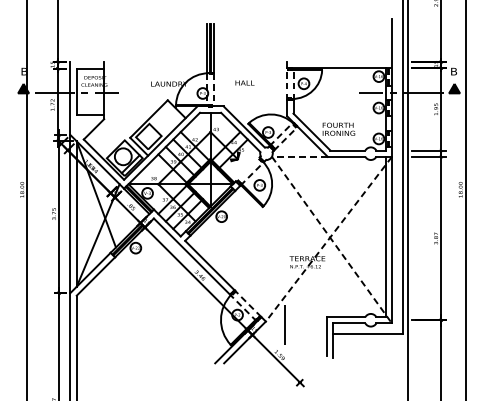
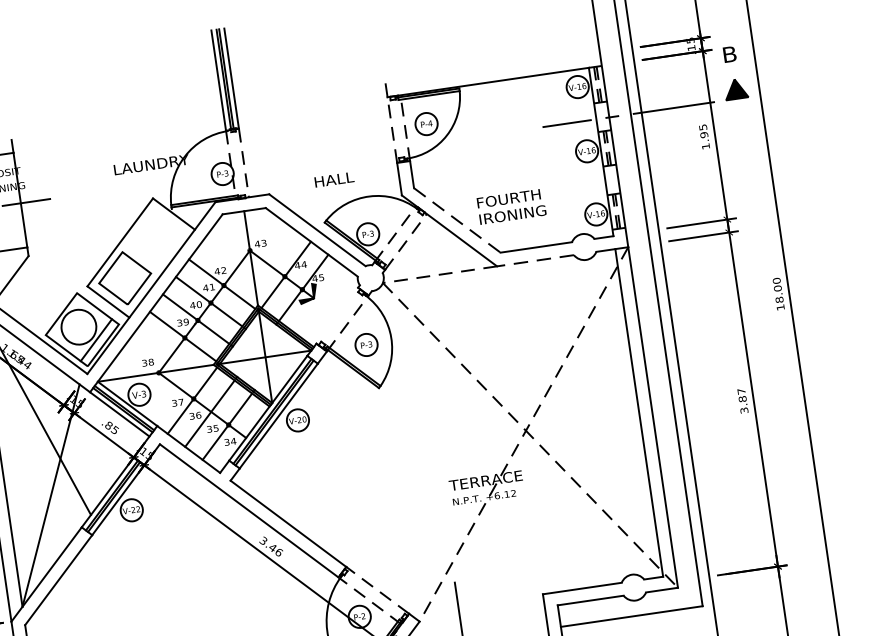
text: (244, 82) -> (333, 178), moved
line: (312, 132) -> (458, 221), solid -> dashed
line: (346, 156) -> (535, 260), solid -> dashed

